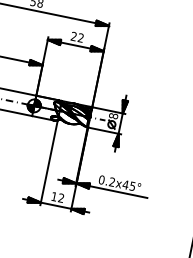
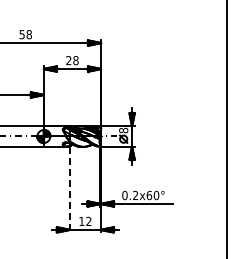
text: (80, 37) -> (75, 60), 22 -> 28
line: (48, 162) -> (69, 189), solid -> dashed
text: (128, 185) -> (152, 195), 0.2x45° -> 0.2x60°

